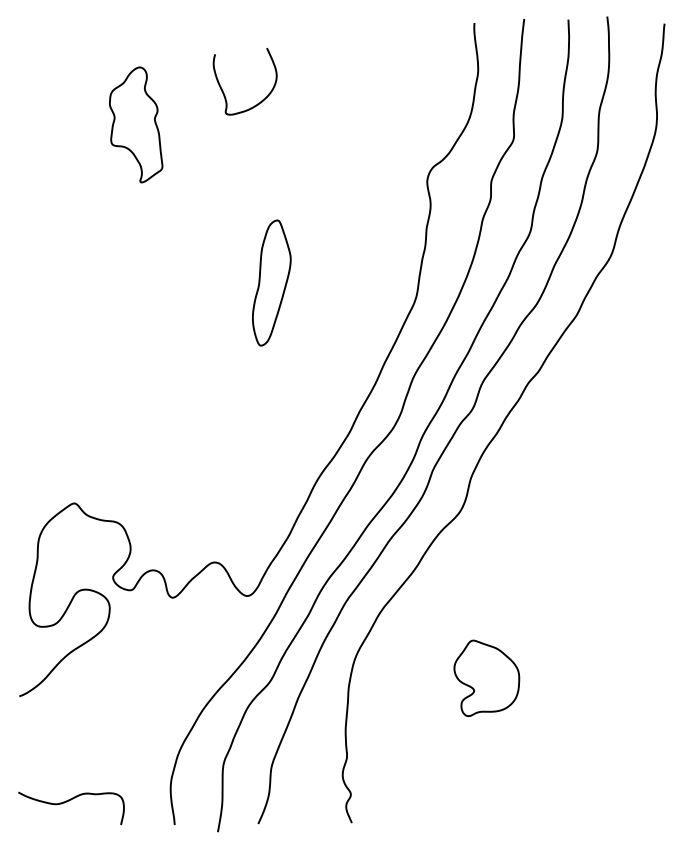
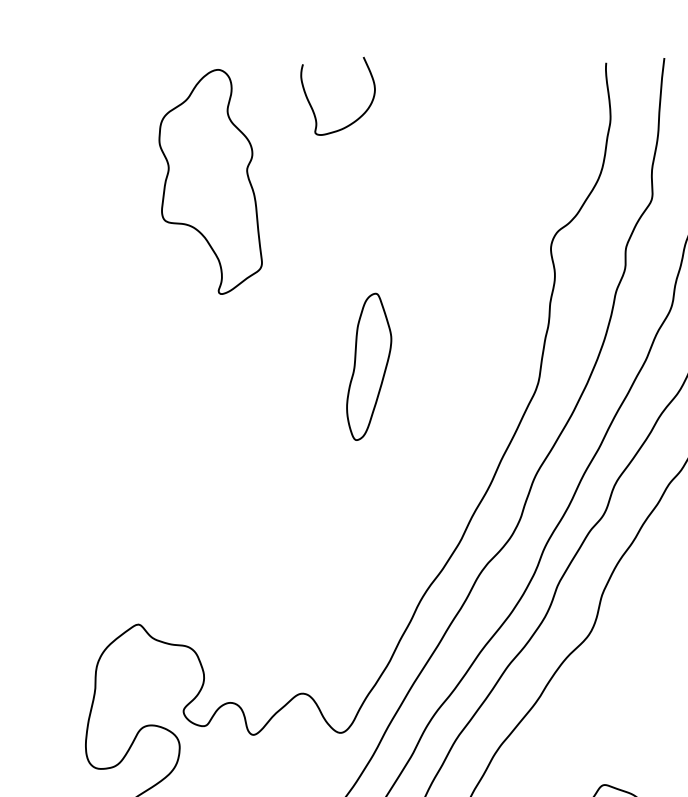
curve: (224, 92) -> (313, 108), moved
part: (135, 124) -> (209, 181), size x1.67

